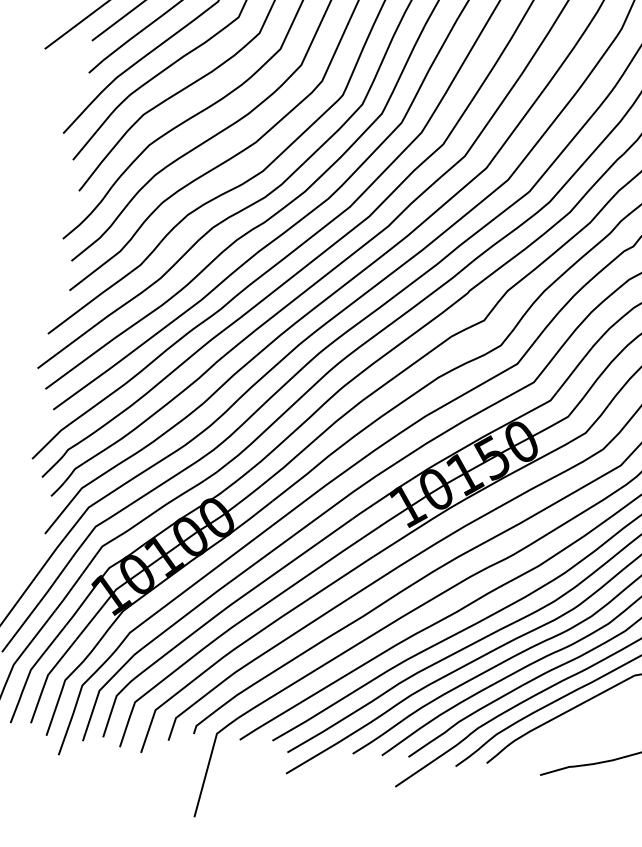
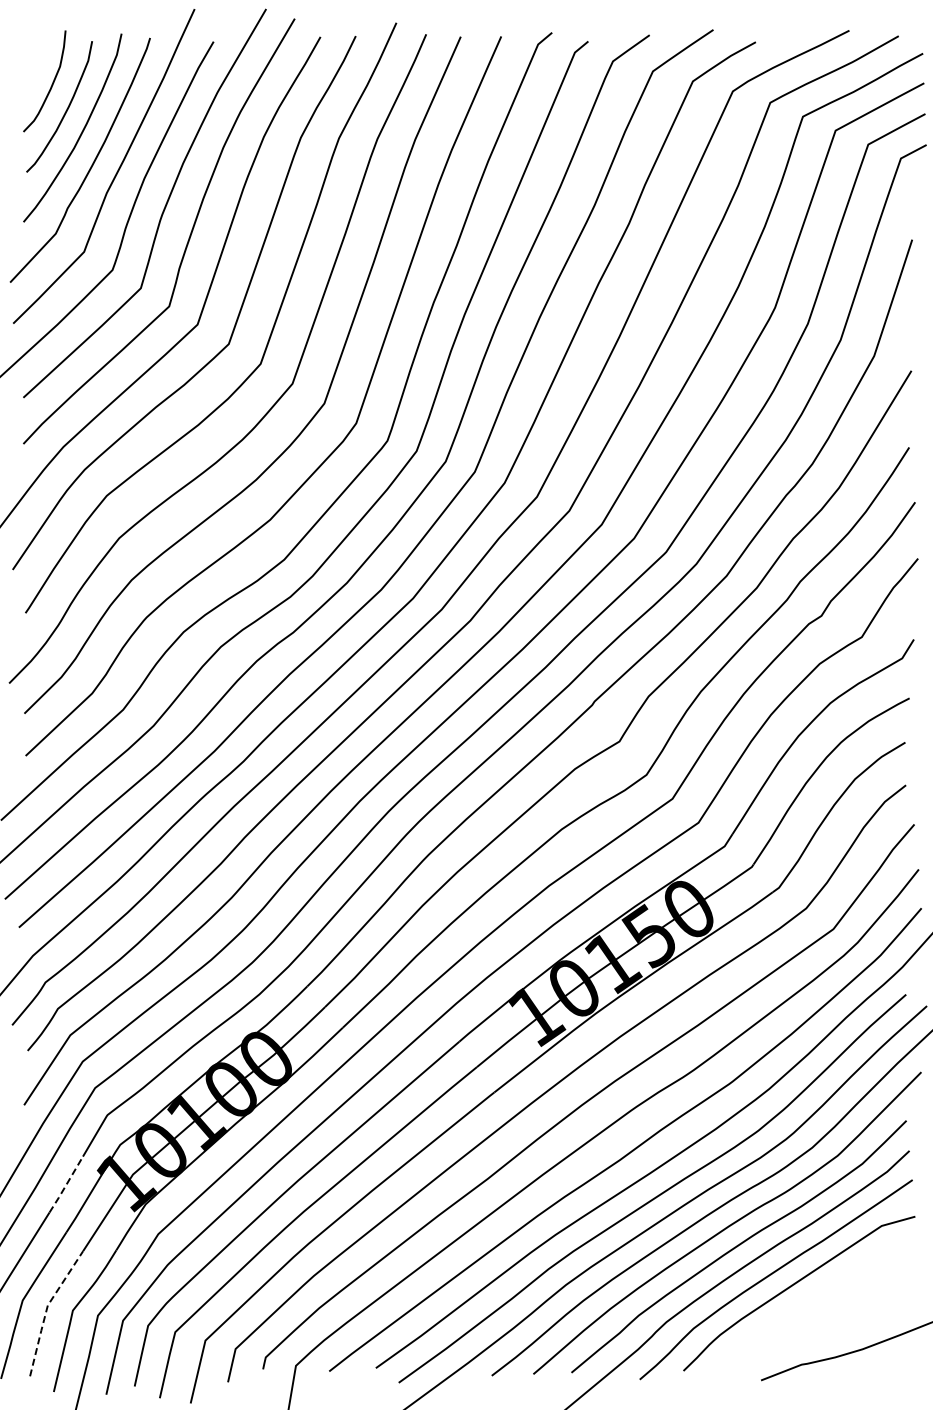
line: (69, 592) -> (66, 1184), solid -> dashed
line: (46, 677) -> (46, 1309), solid -> dashed

